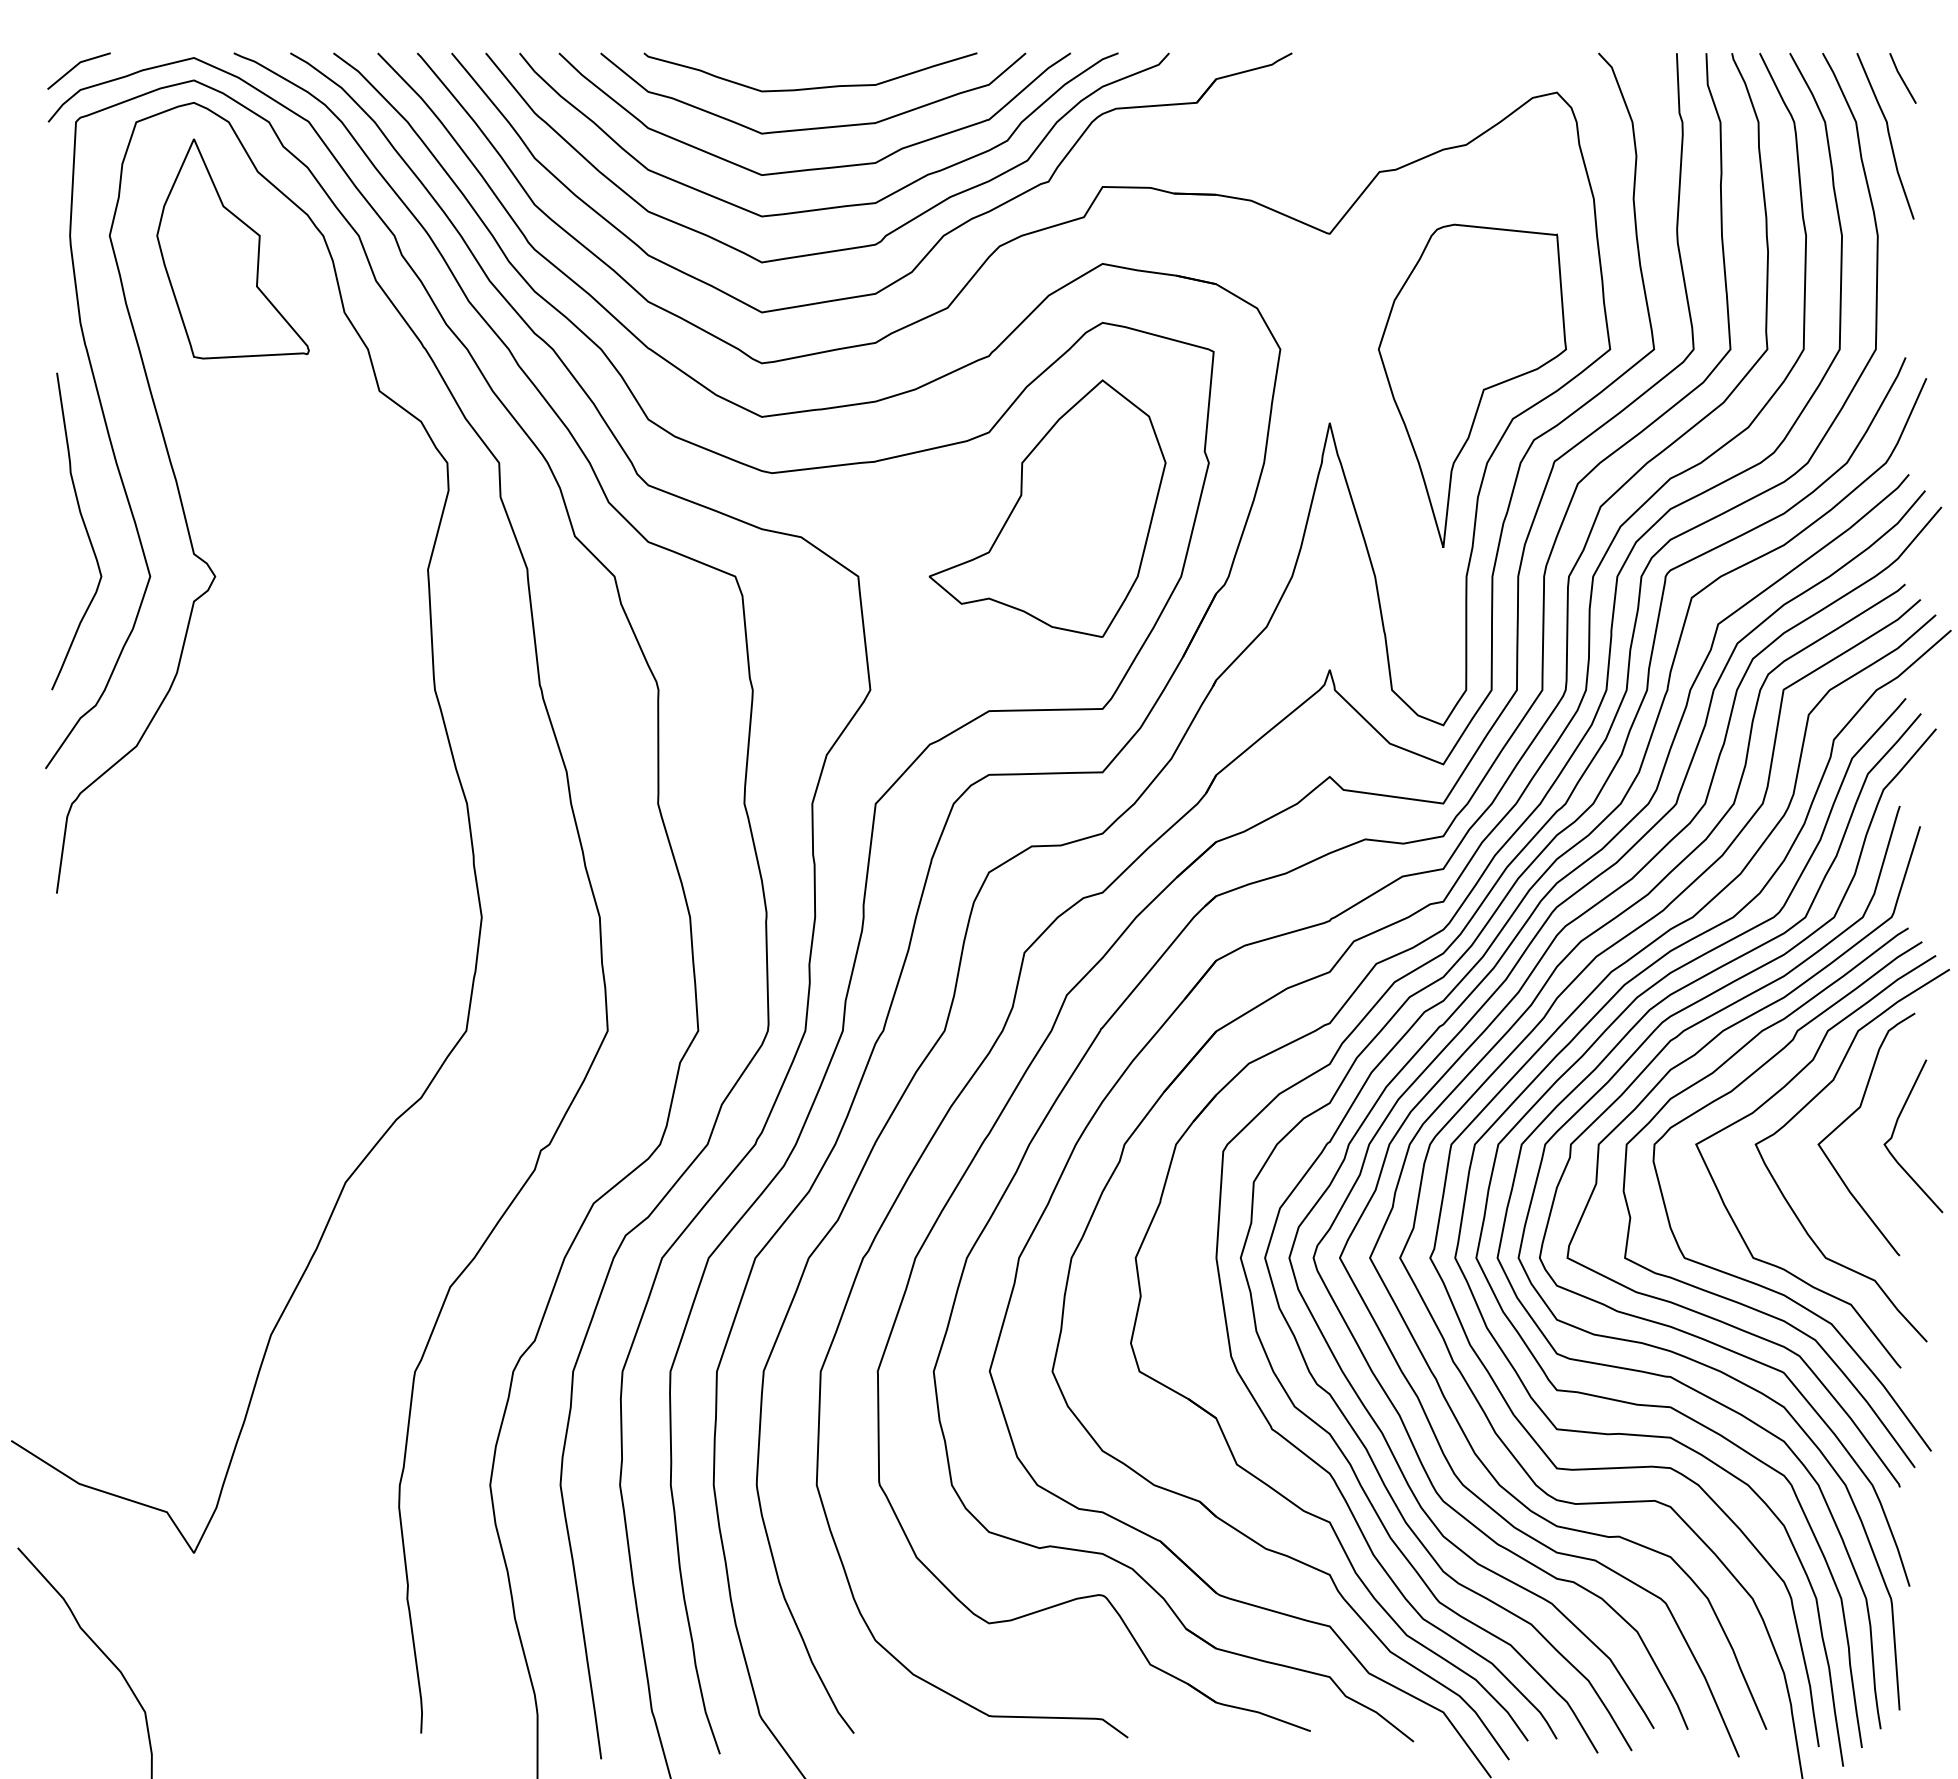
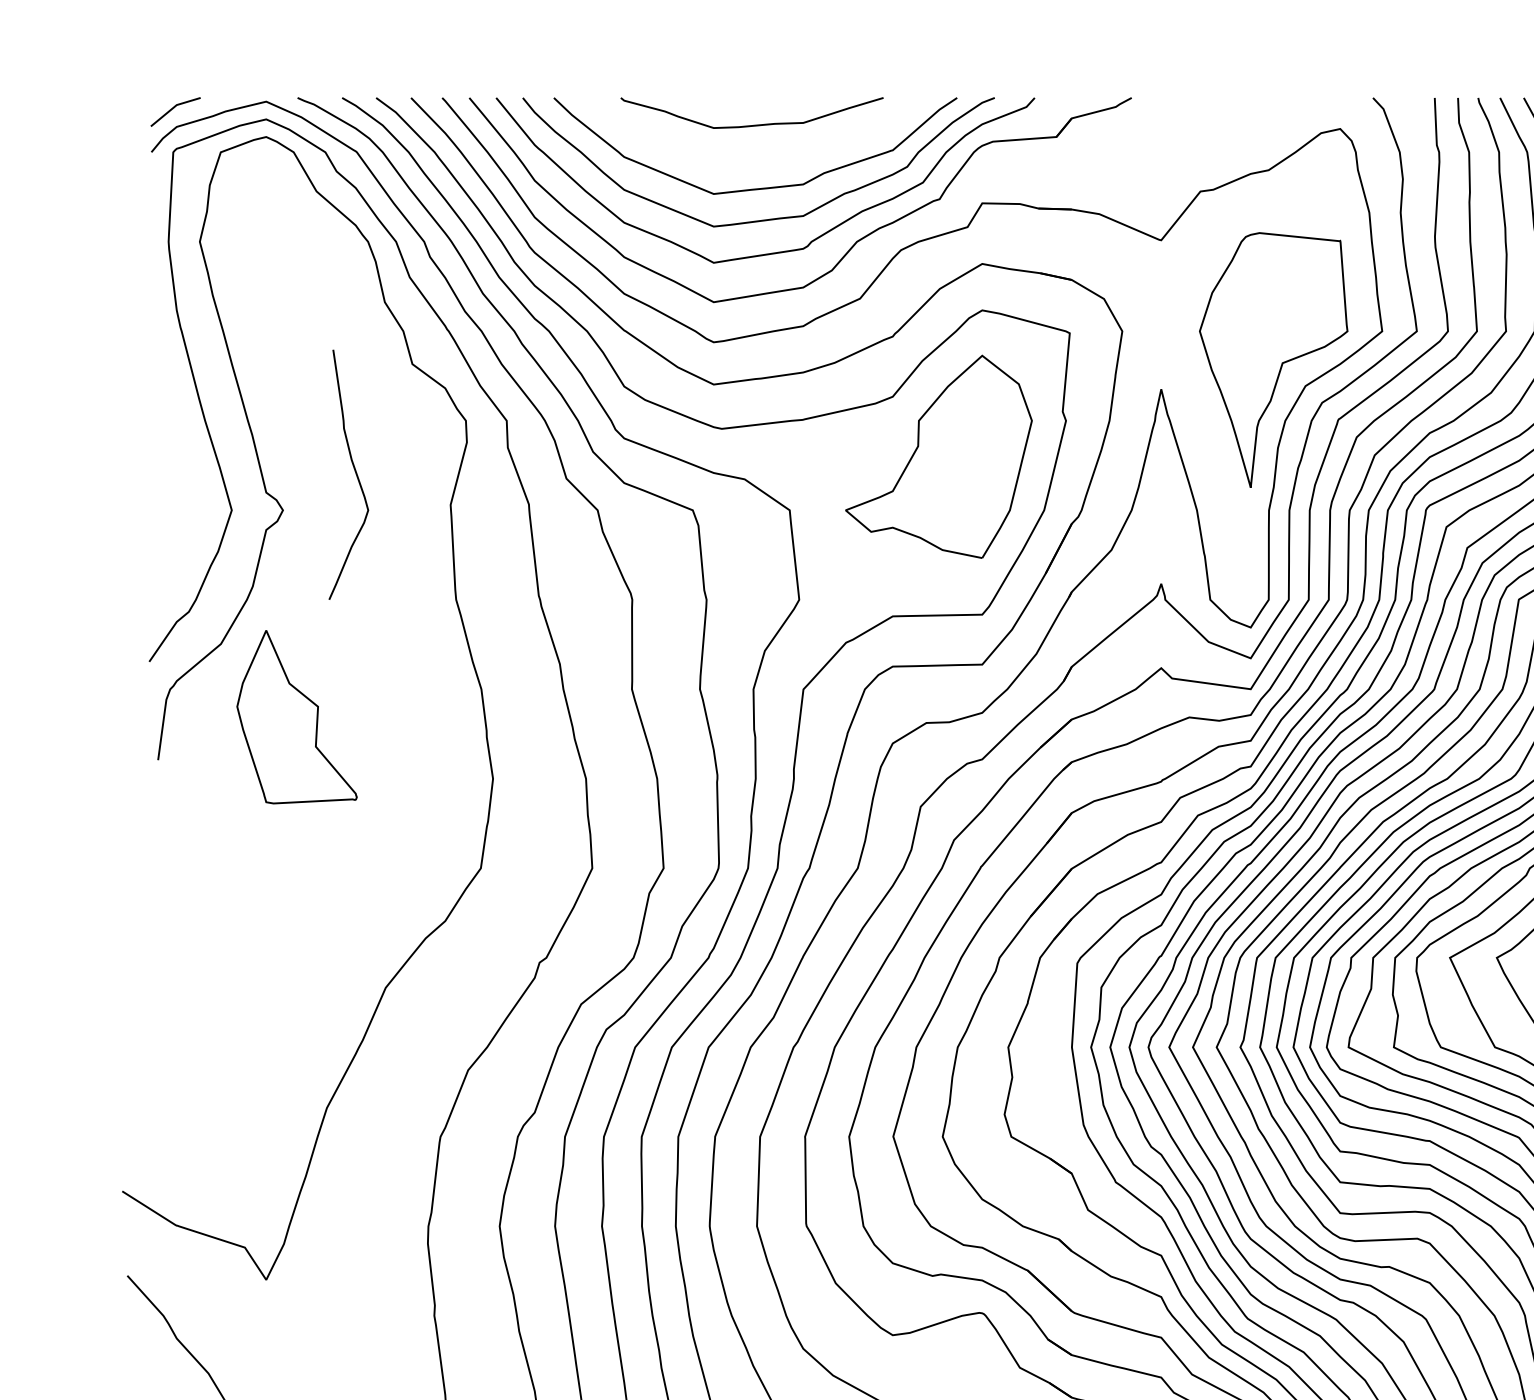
curve: (813, 127) -> (754, 156), removed
part: (232, 248) -> (296, 716), moved
curve: (84, 527) -> (354, 471), moved

